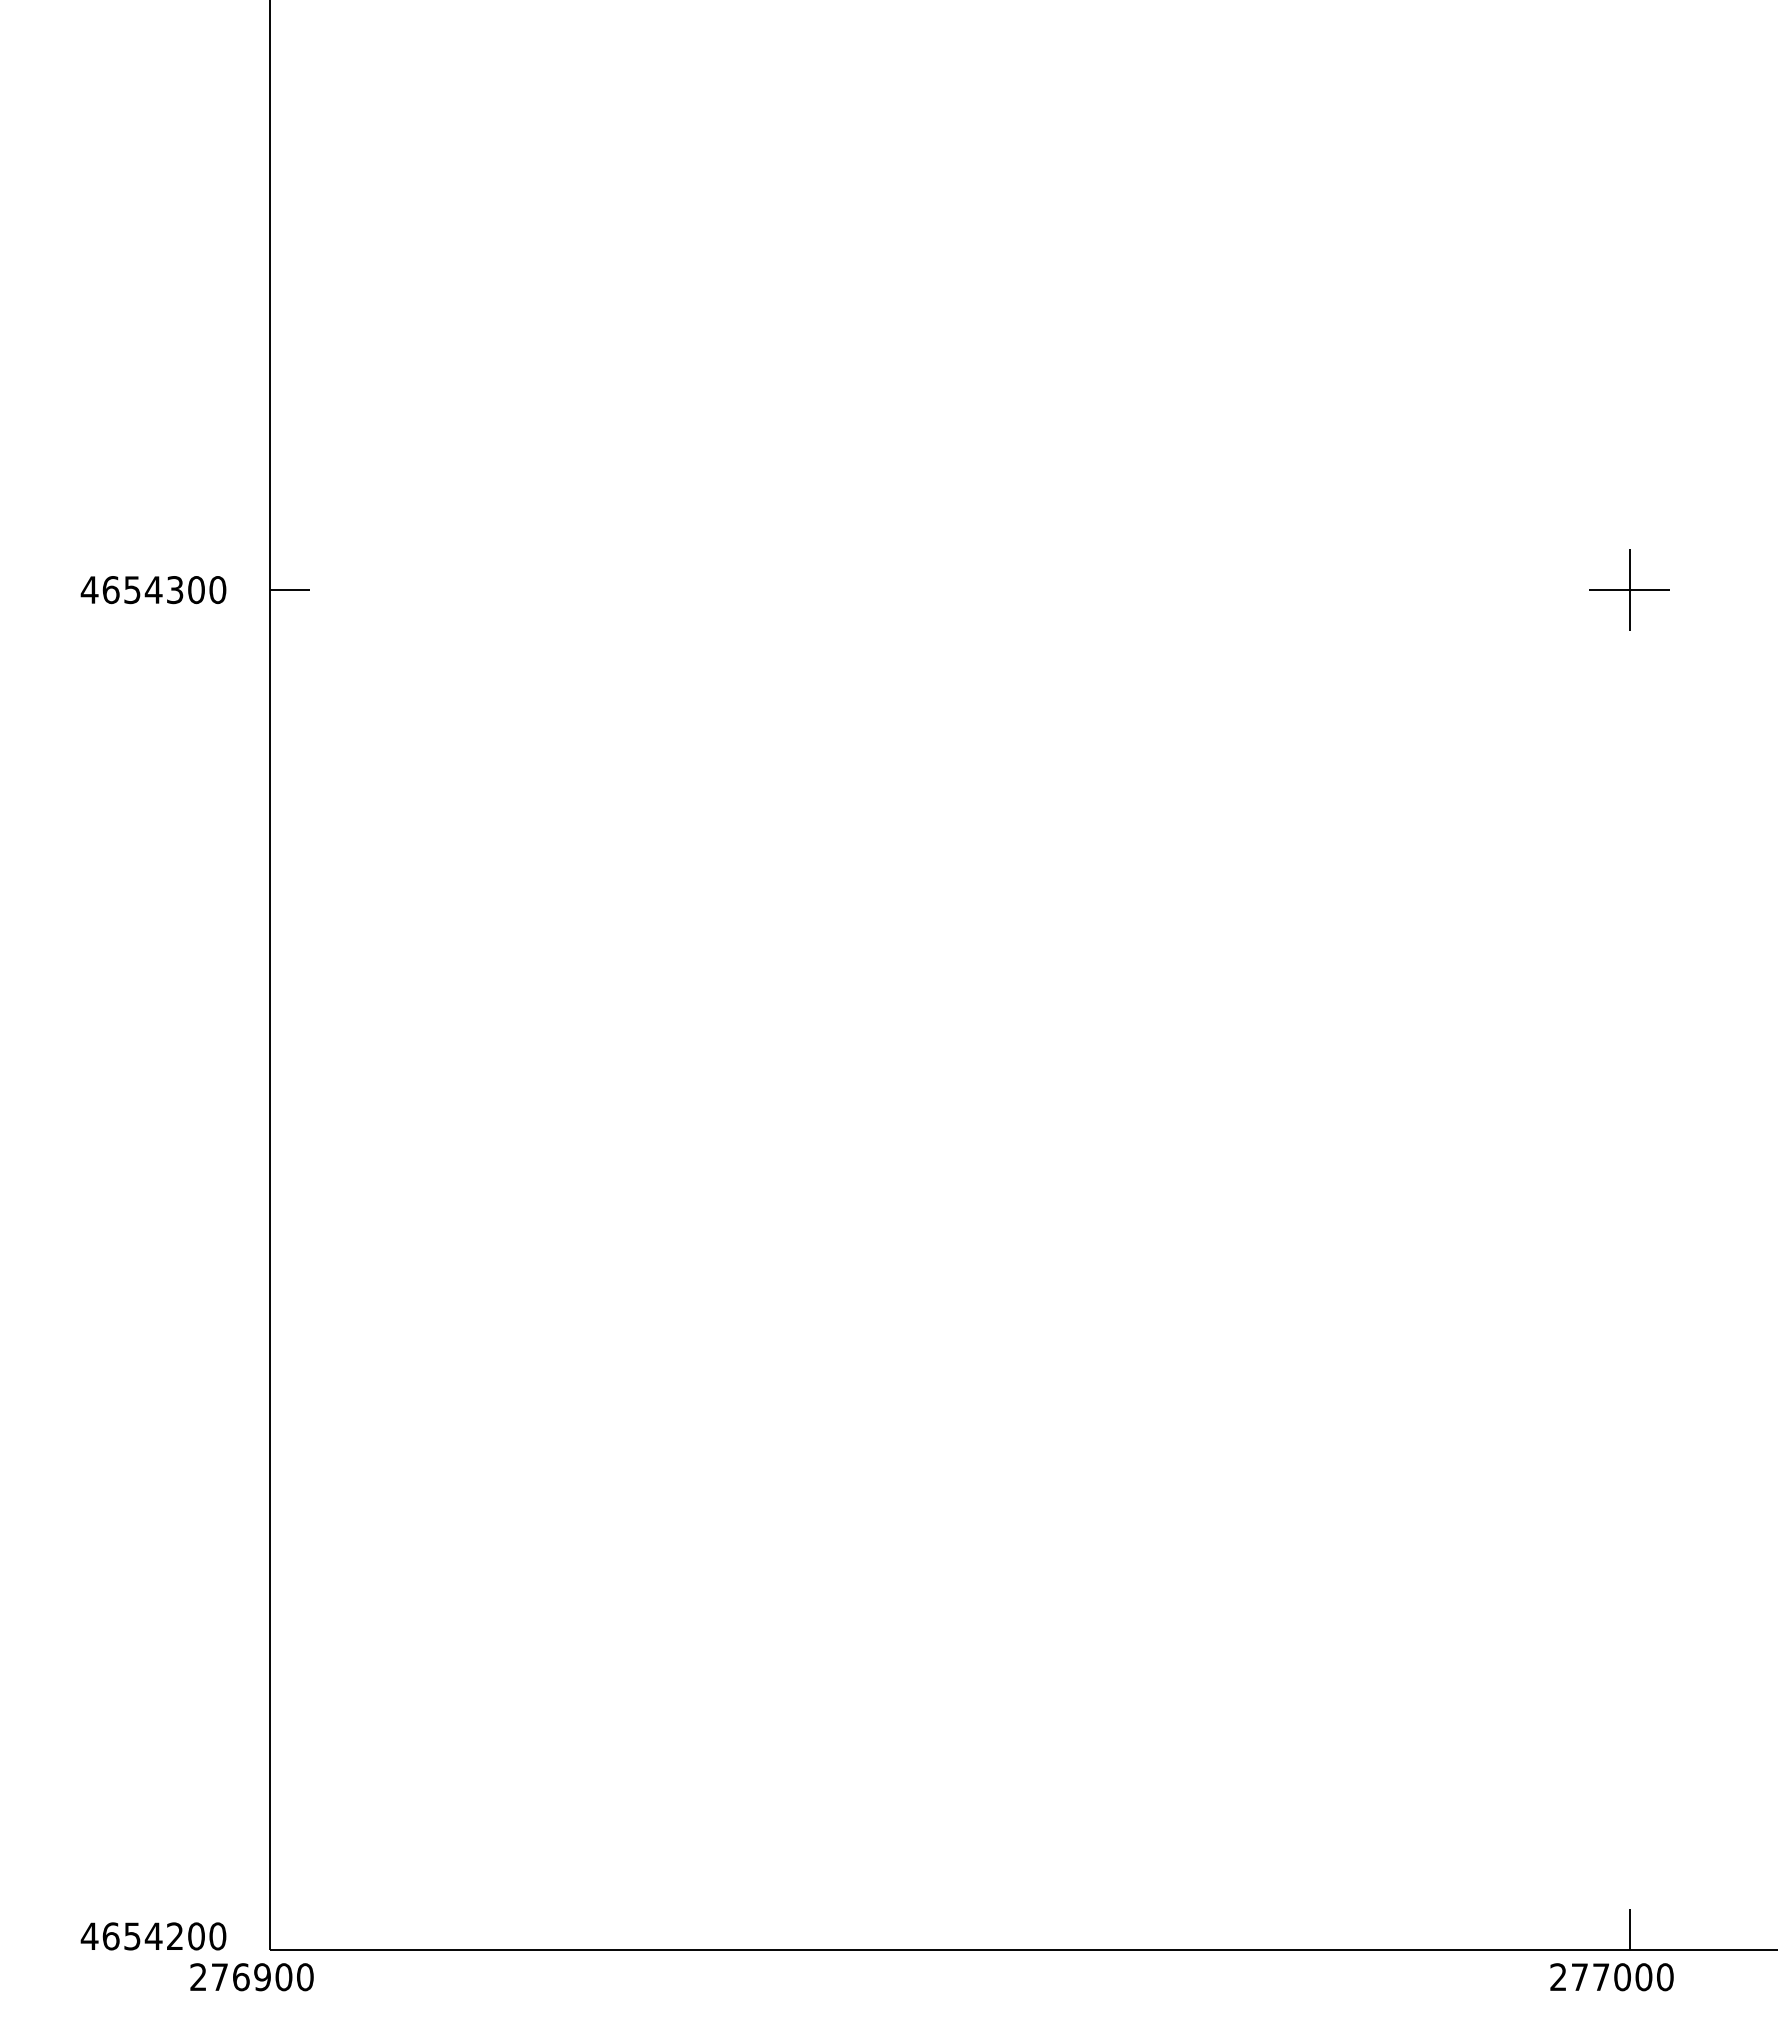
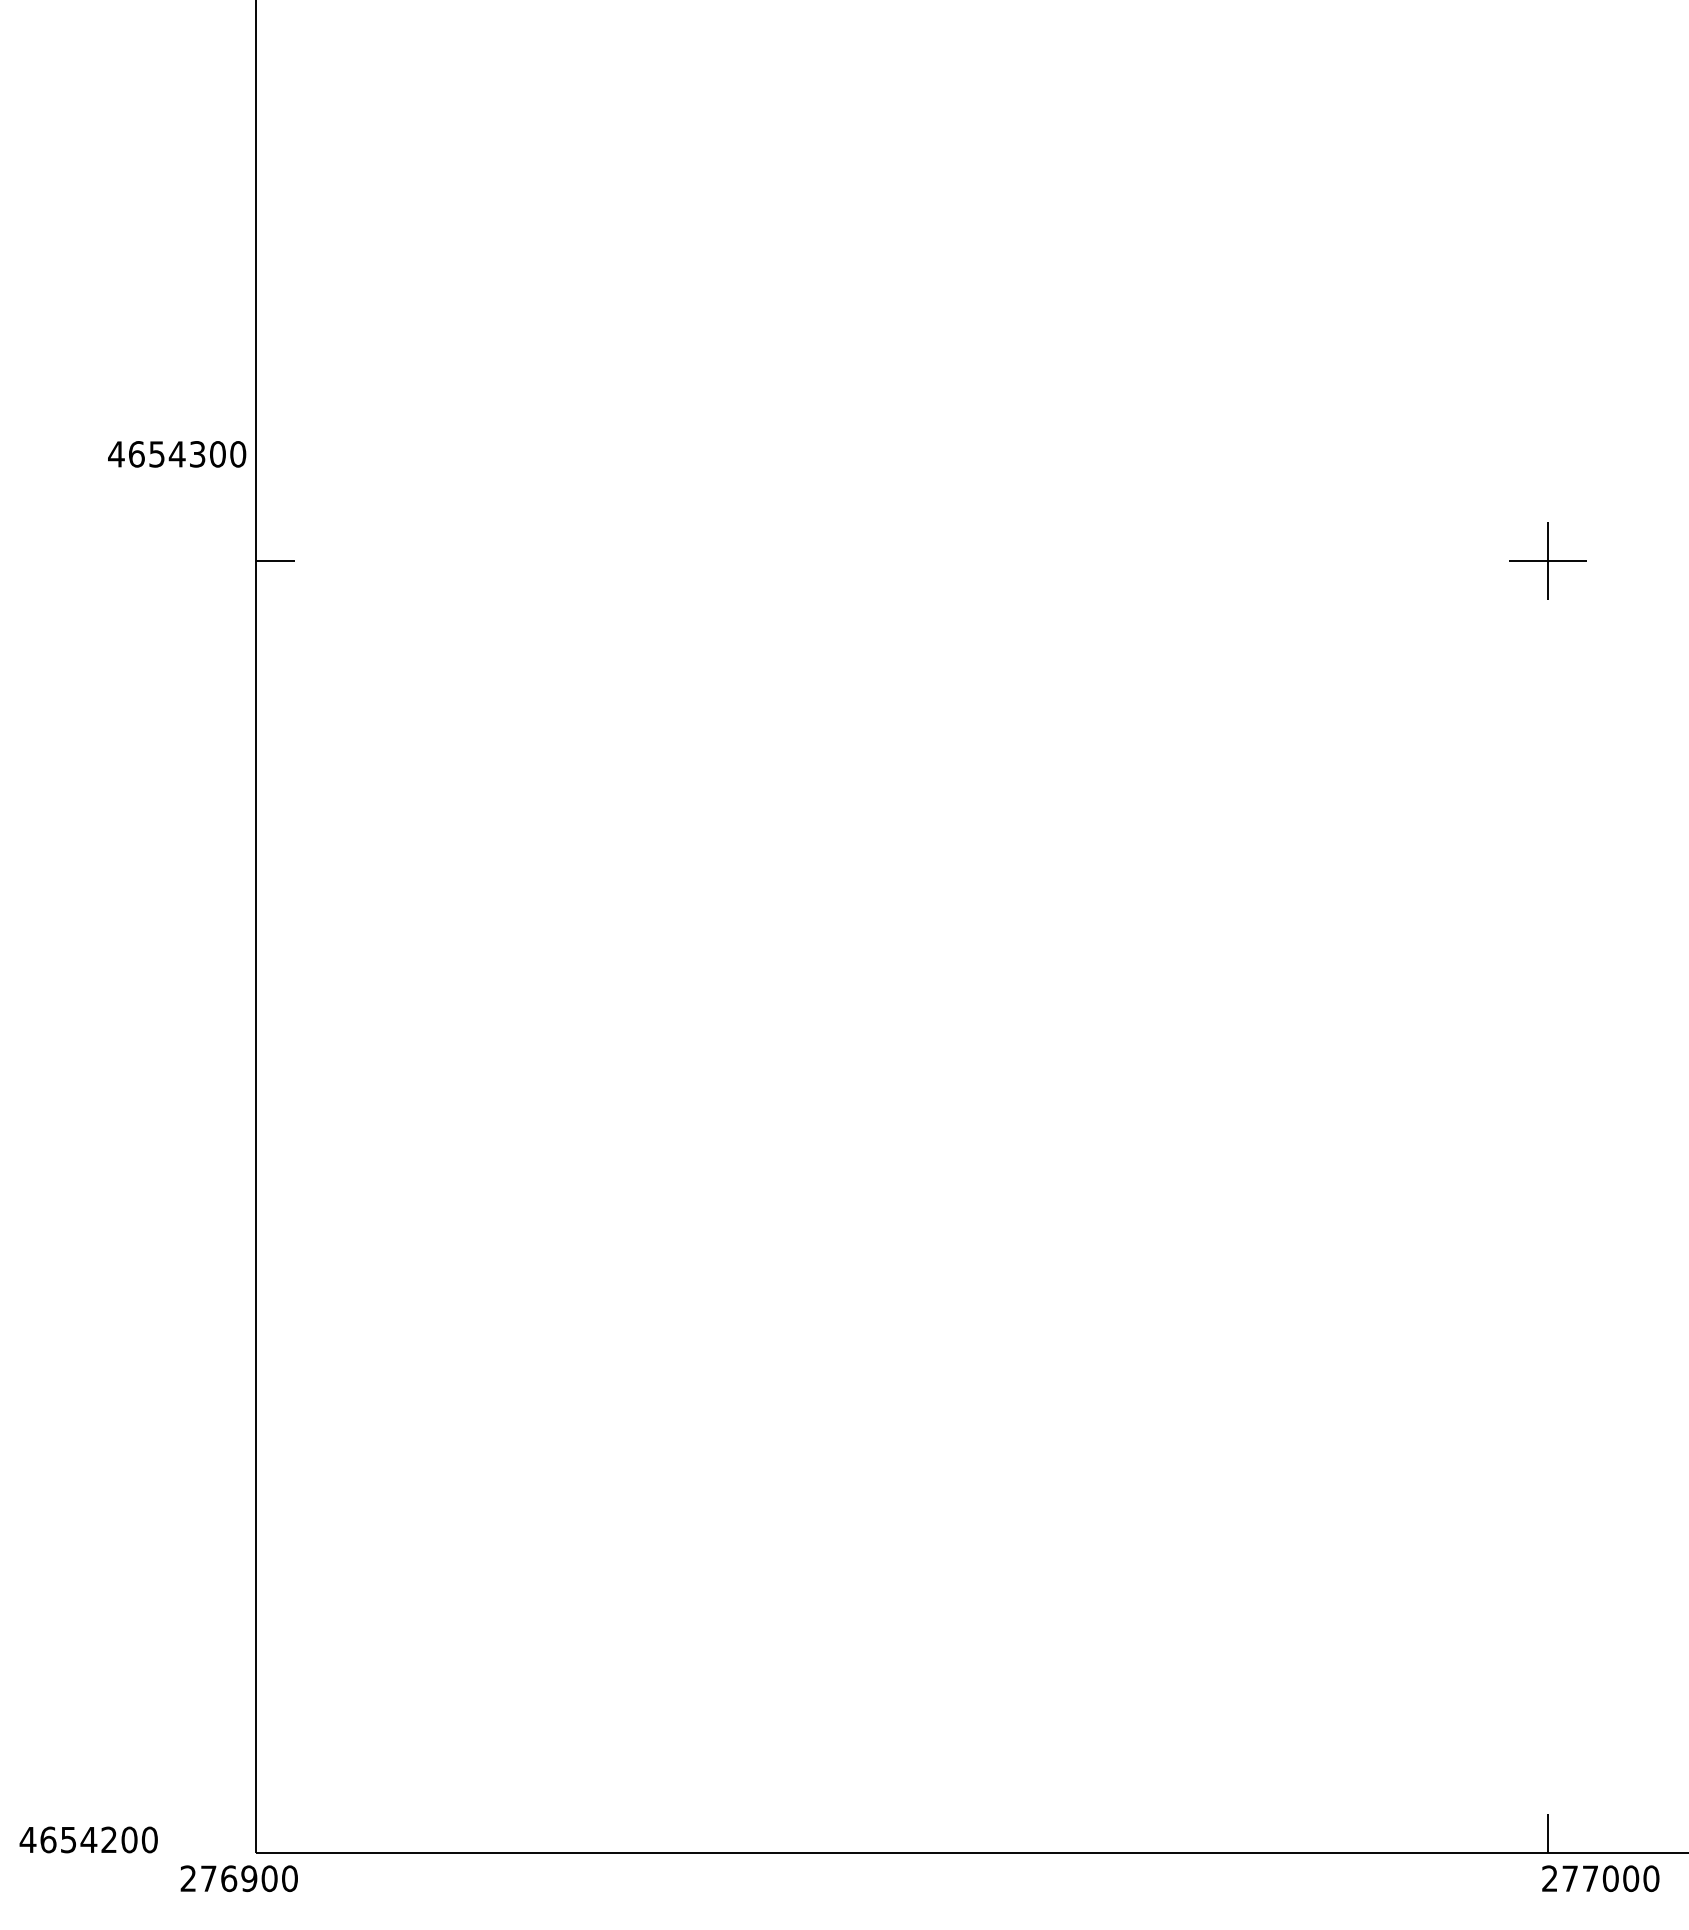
text: (153, 590) -> (177, 454), moved
text: (153, 1936) -> (88, 1840), moved
text: (1611, 1977) -> (1600, 1878), moved

